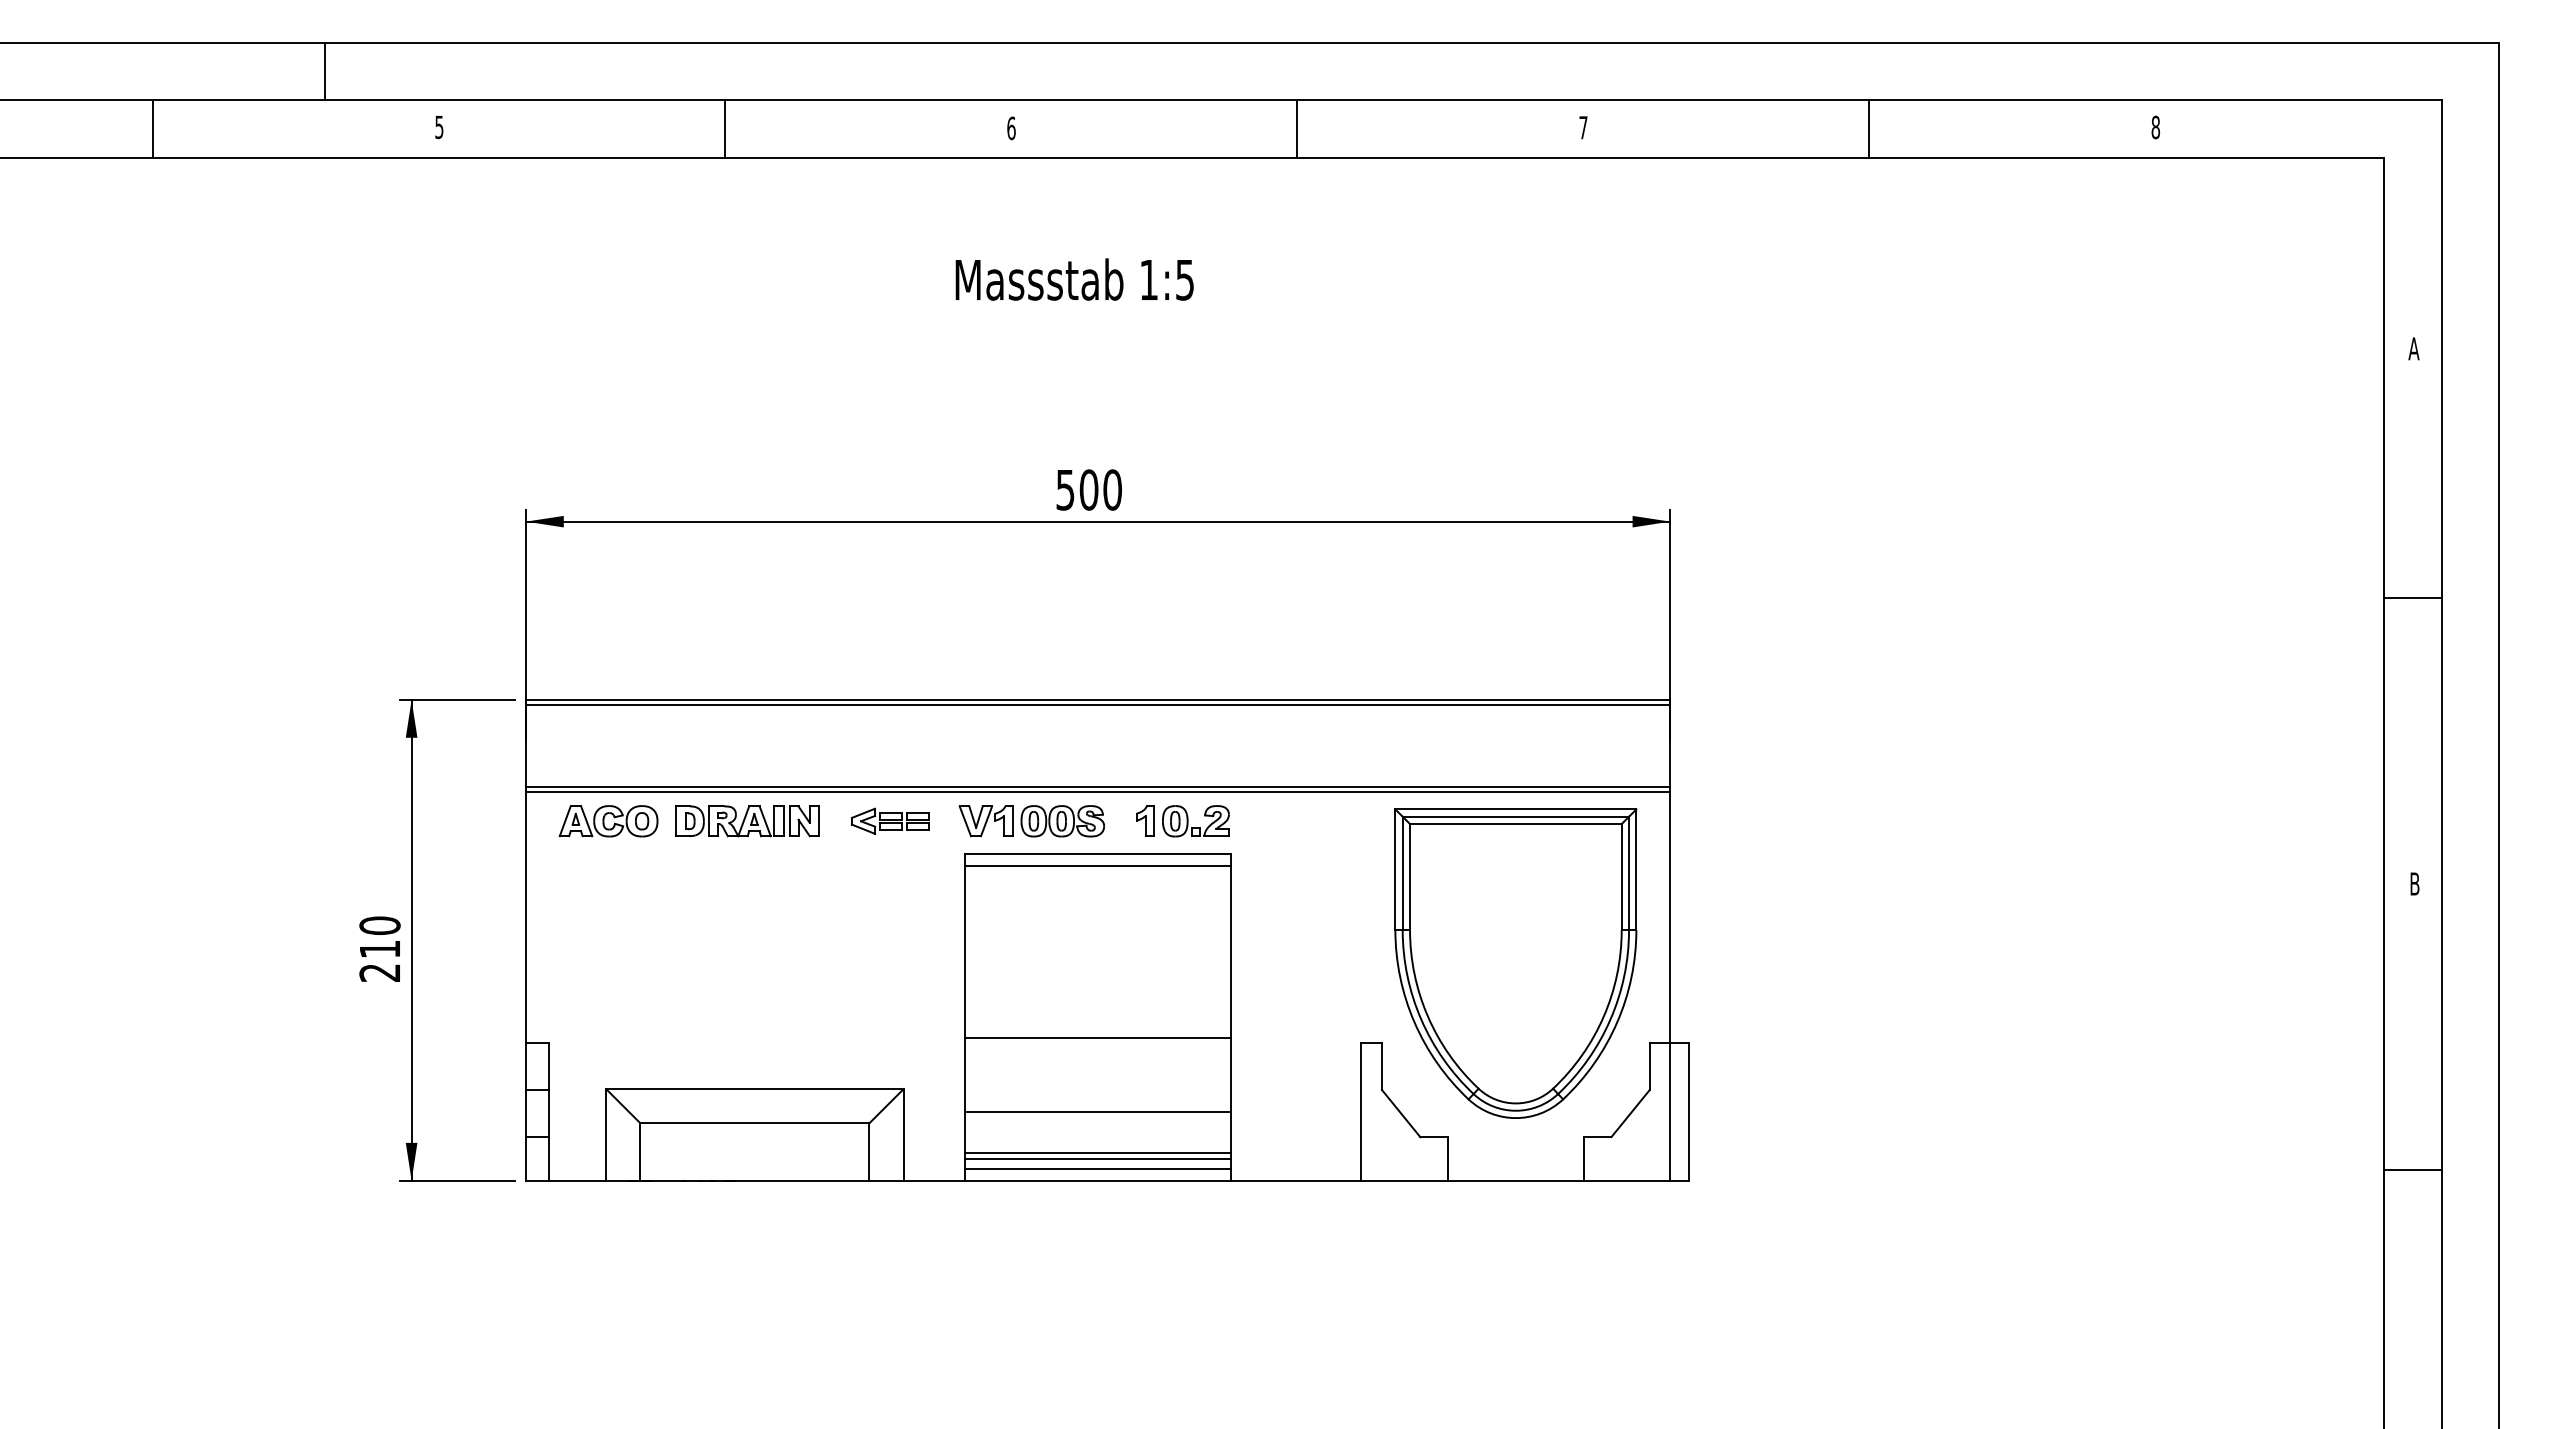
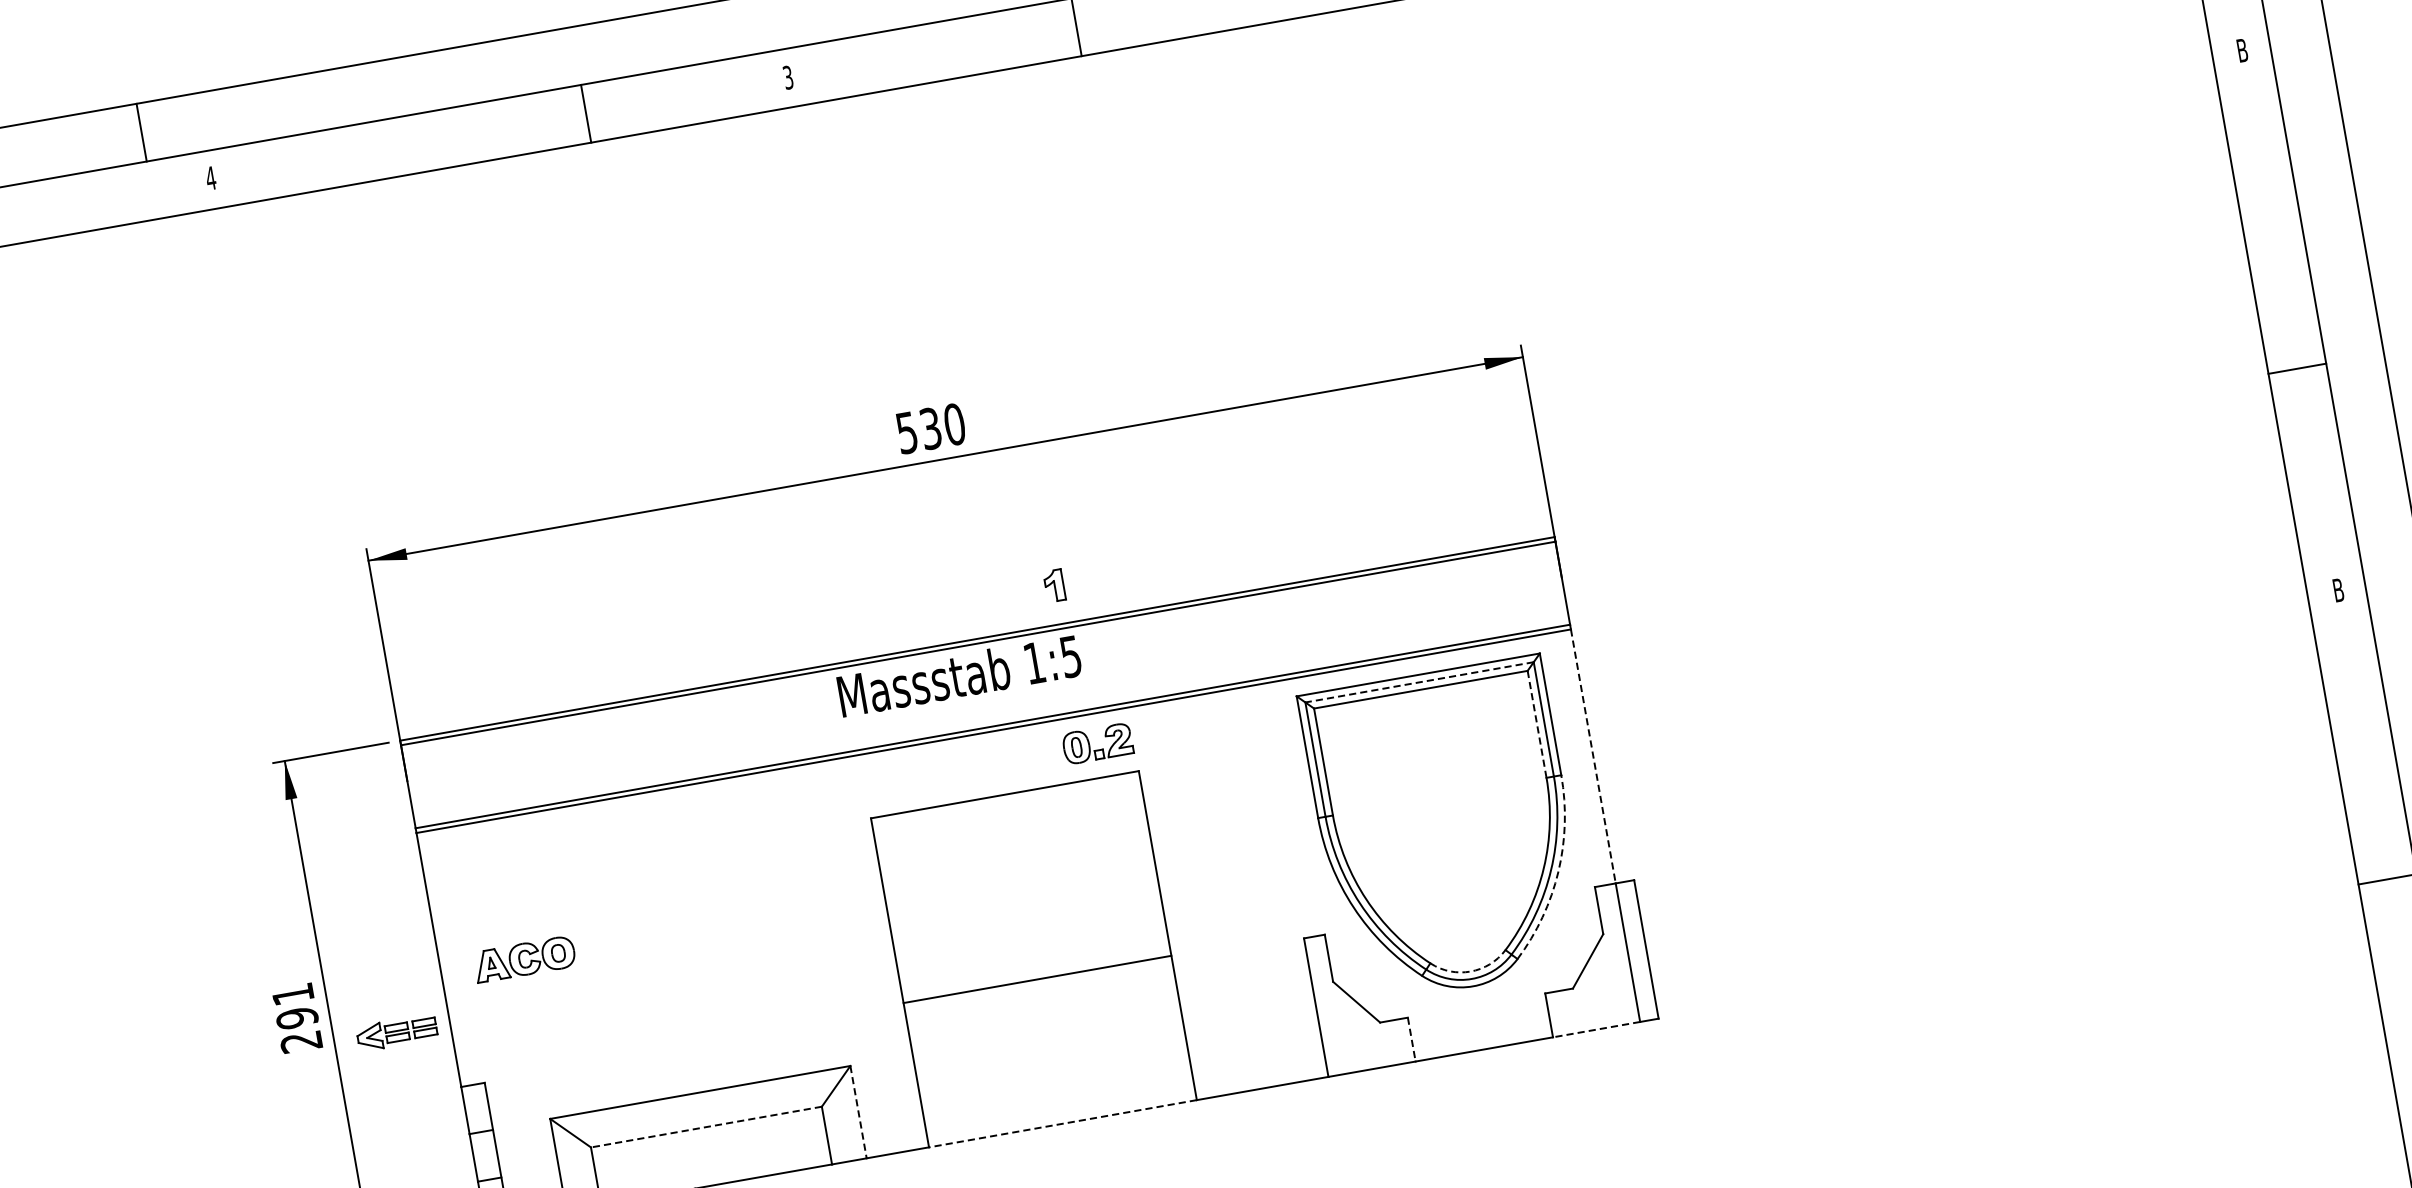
line: (324, 71) -> (141, 132), moved
text: (438, 127) -> (210, 178), 5 -> 4
line: (725, 128) -> (586, 113), moved
text: (1011, 128) -> (788, 77), 6 -> 3
text: (1074, 279) -> (959, 675), moved
text: (2413, 348) -> (2241, 50), A -> B
text: (1088, 489) -> (930, 428), 500 -> 530
line: (2412, 598) -> (2297, 369), moved
line: (1515, 816) -> (1419, 682), solid -> dashed
part: (889, 820) -> (395, 1032), moved
part: (1145, 820) -> (1054, 585), moved
part: (608, 821) -> (524, 959), moved
part: (747, 821) -> (645, 823), removed
part: (1031, 821) -> (931, 773), removed
line: (1097, 865) -> (1006, 805), removed
line: (1621, 876) -> (1536, 723), solid -> dashed
line: (1670, 917) -> (1593, 756), solid -> dashed
text: (379, 937) -> (294, 1006), 210 -> 291
arc: (1617, 1022) -> (1558, 871), solid -> dashed
arc: (1515, 1103) -> (1470, 971), solid -> dashed
line: (1097, 1111) -> (1049, 1054), removed
line: (754, 1123) -> (706, 1127), solid -> dashed
line: (903, 1134) -> (858, 1111), solid -> dashed
line: (1097, 1153) -> (1057, 1096), removed
line: (1447, 1158) -> (1411, 1039), solid -> dashed
line: (1097, 1159) -> (1058, 1102), removed
line: (1097, 1169) -> (1060, 1112), removed
line: (1098, 1180) -> (1063, 1123), solid -> dashed
line: (1626, 1180) -> (1595, 1029), solid -> dashed

